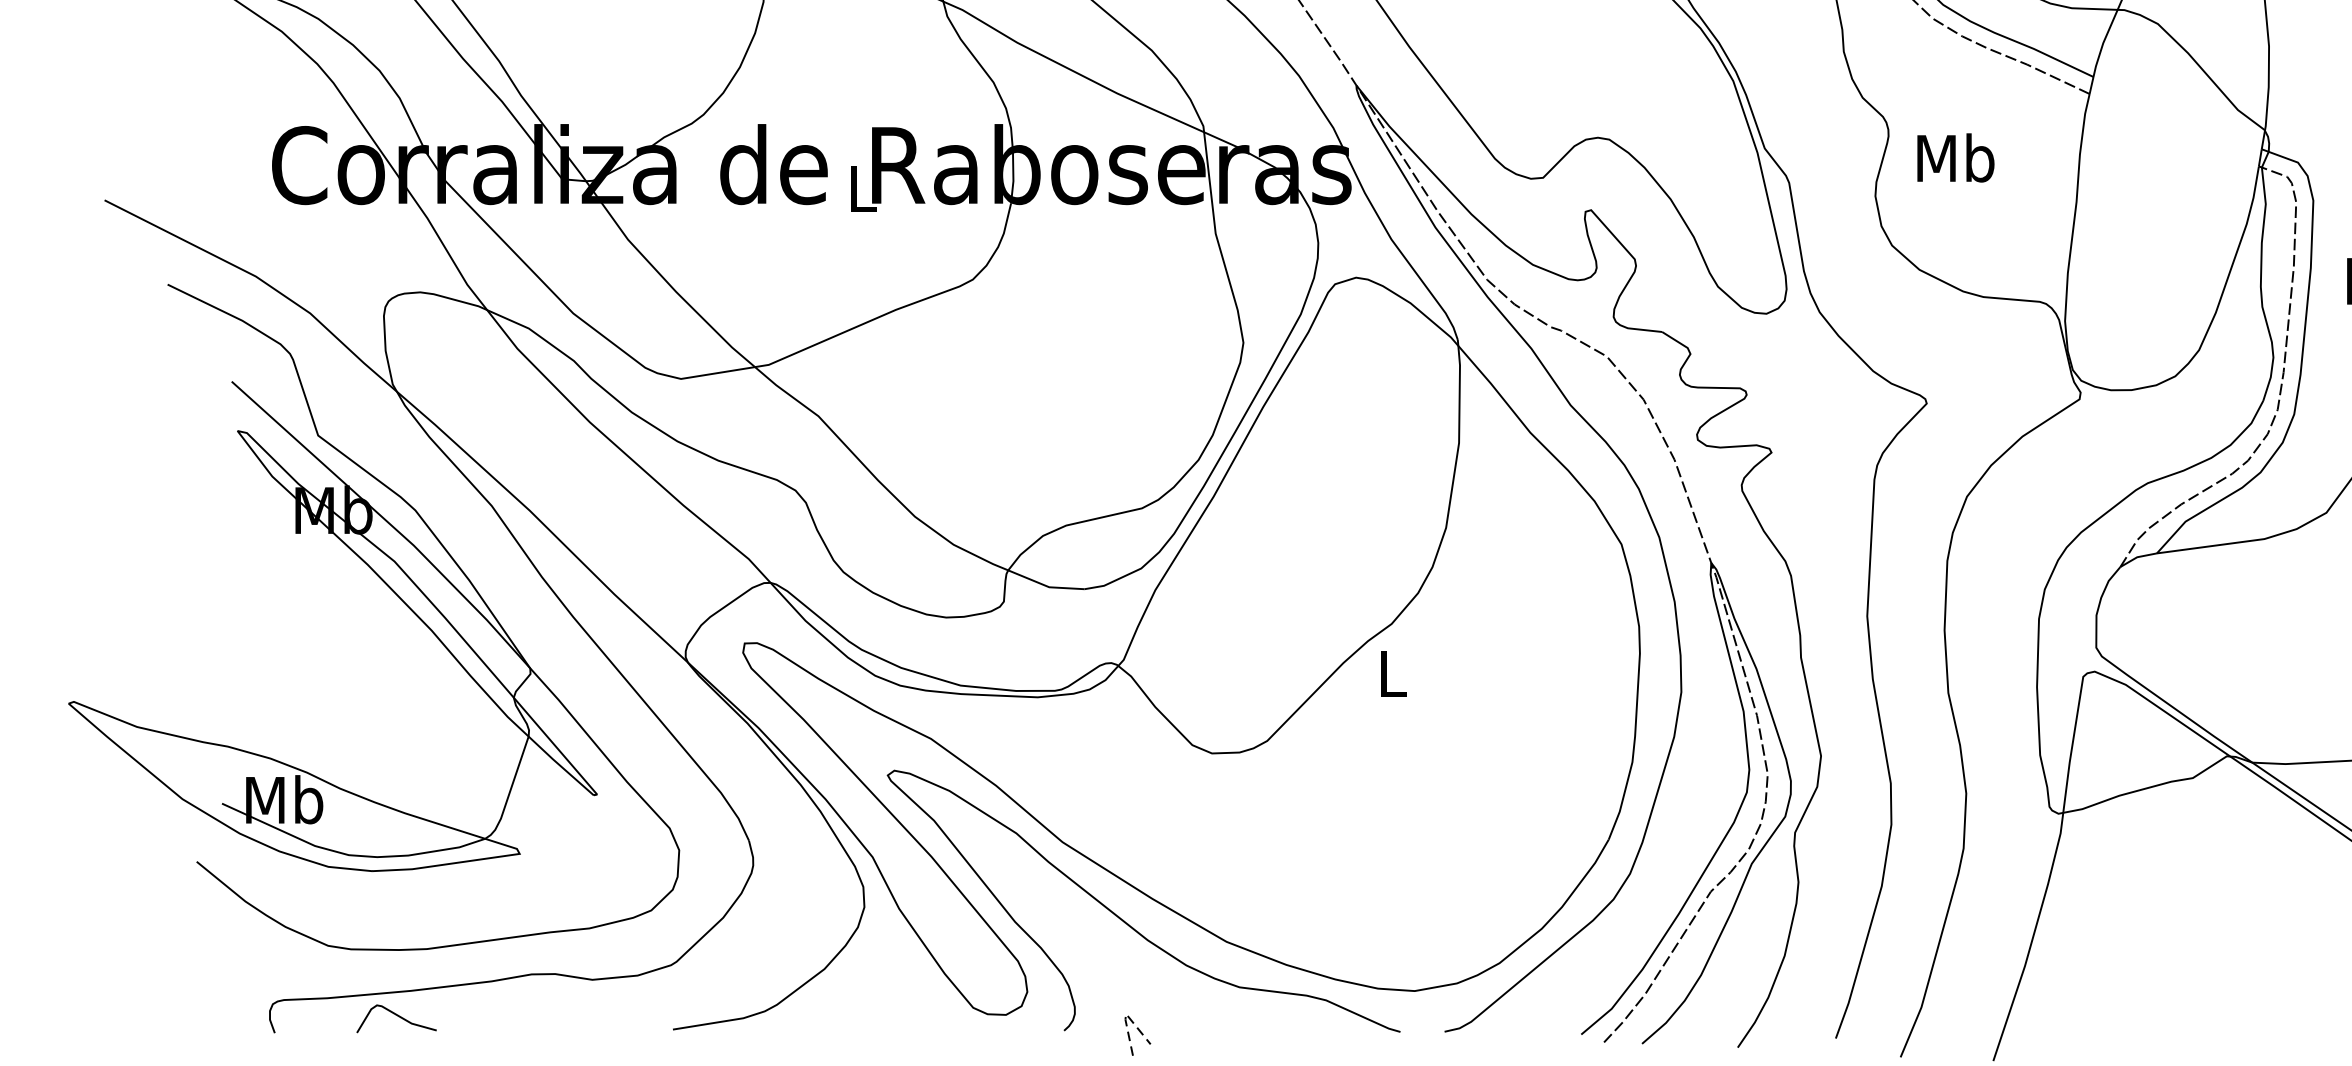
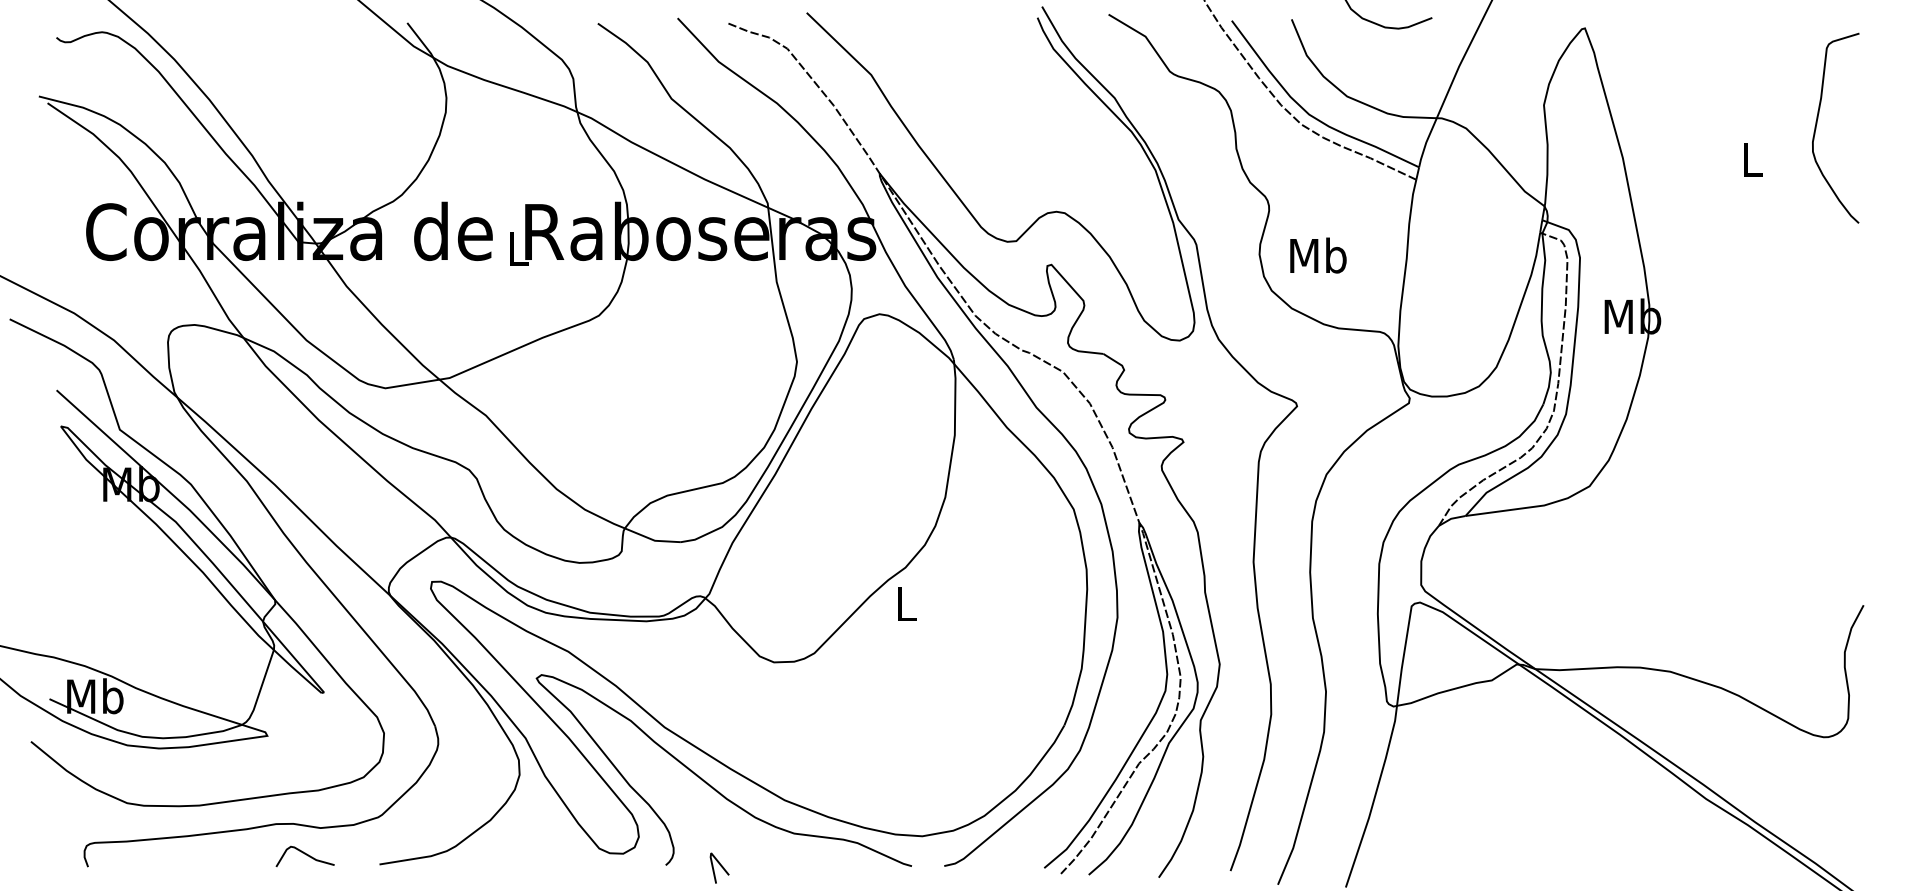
text: (1955, 157) -> (1318, 255), moved
curve: (395, 1015) -> (304, 854), moved
line: (1125, 1015) -> (710, 854), dashed -> solid

